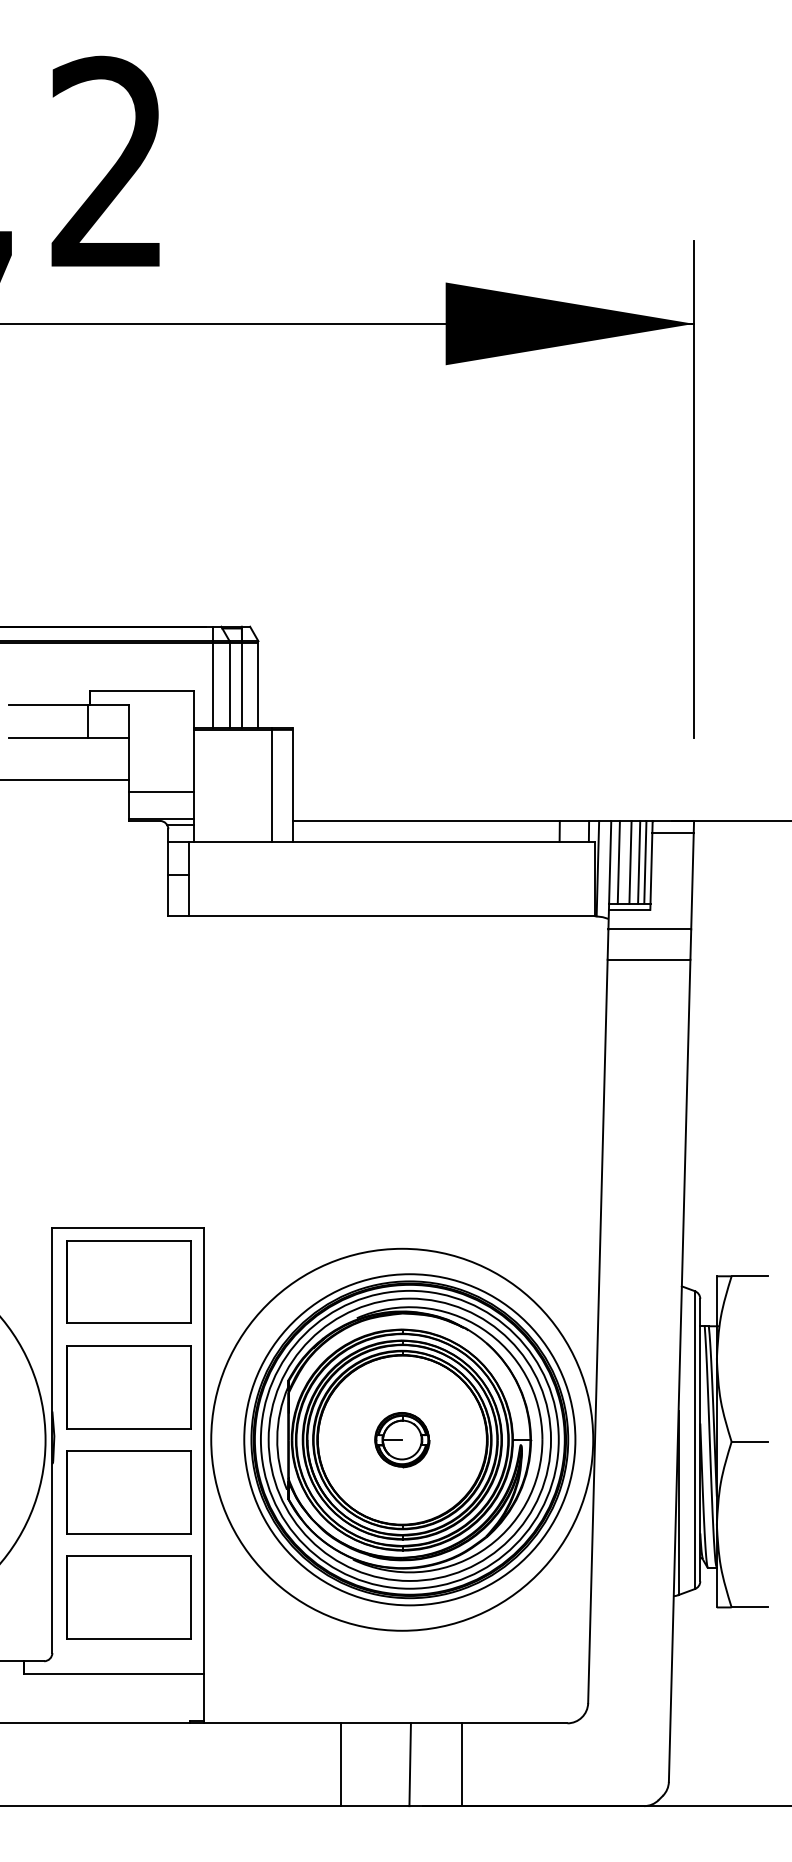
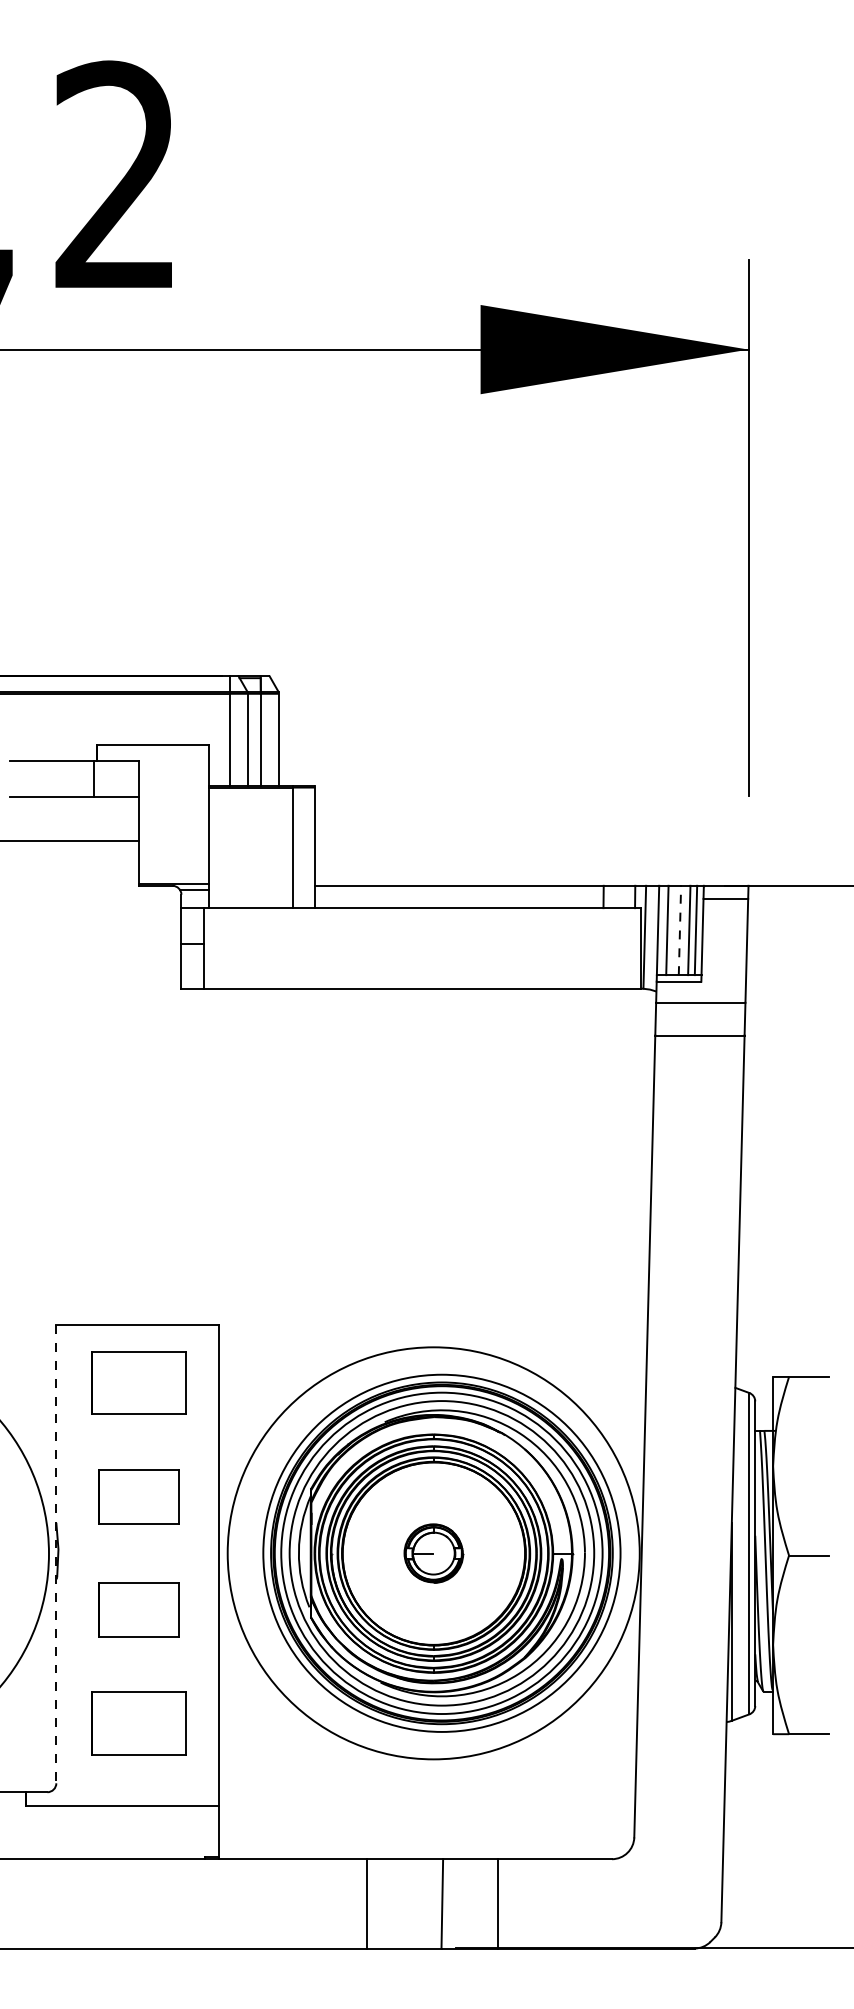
line: (161, 792) -> (174, 855), removed
line: (630, 861) -> (679, 929), solid -> dashed
part: (128, 1281) -> (138, 1382), size x0.7
part: (128, 1387) -> (138, 1496), size x0.6
line: (52, 1441) -> (56, 1555), solid -> dashed
part: (128, 1492) -> (138, 1610), size x0.6
part: (128, 1597) -> (138, 1723), size x0.7

